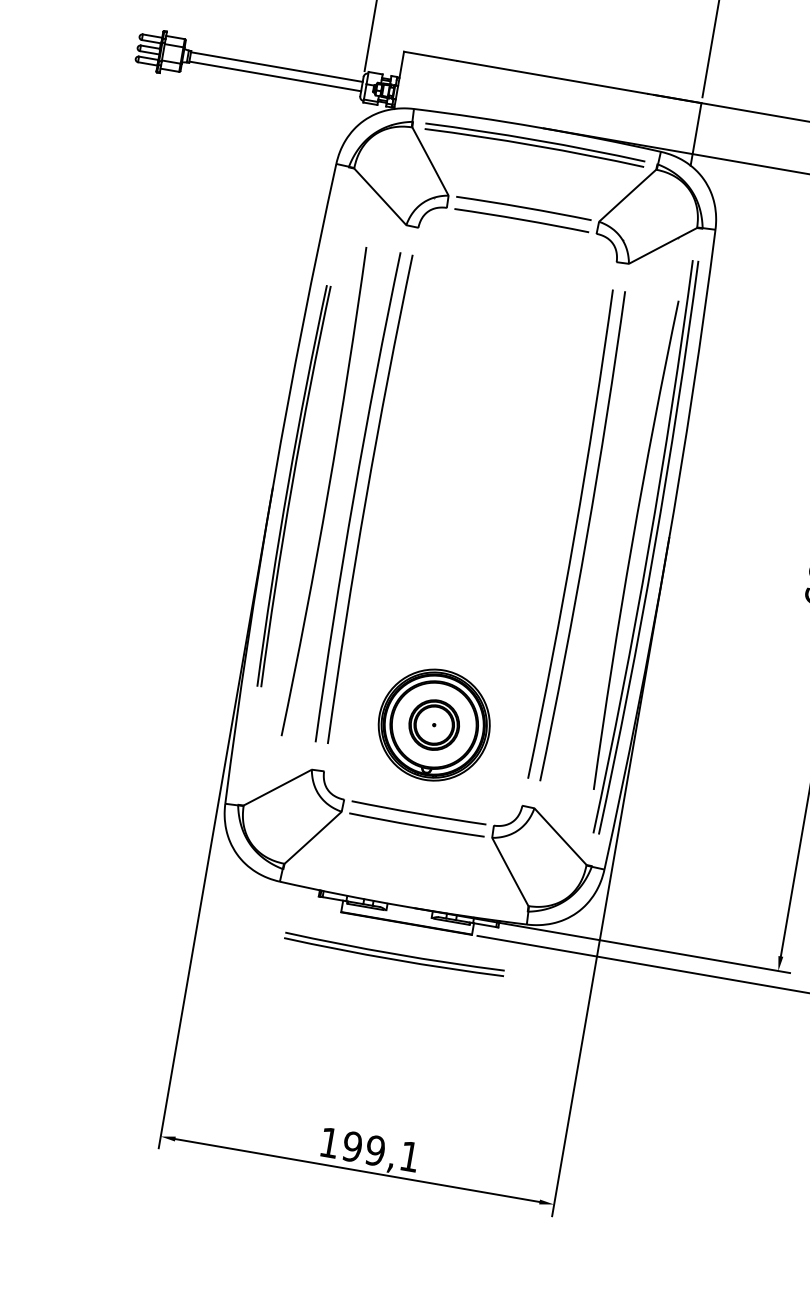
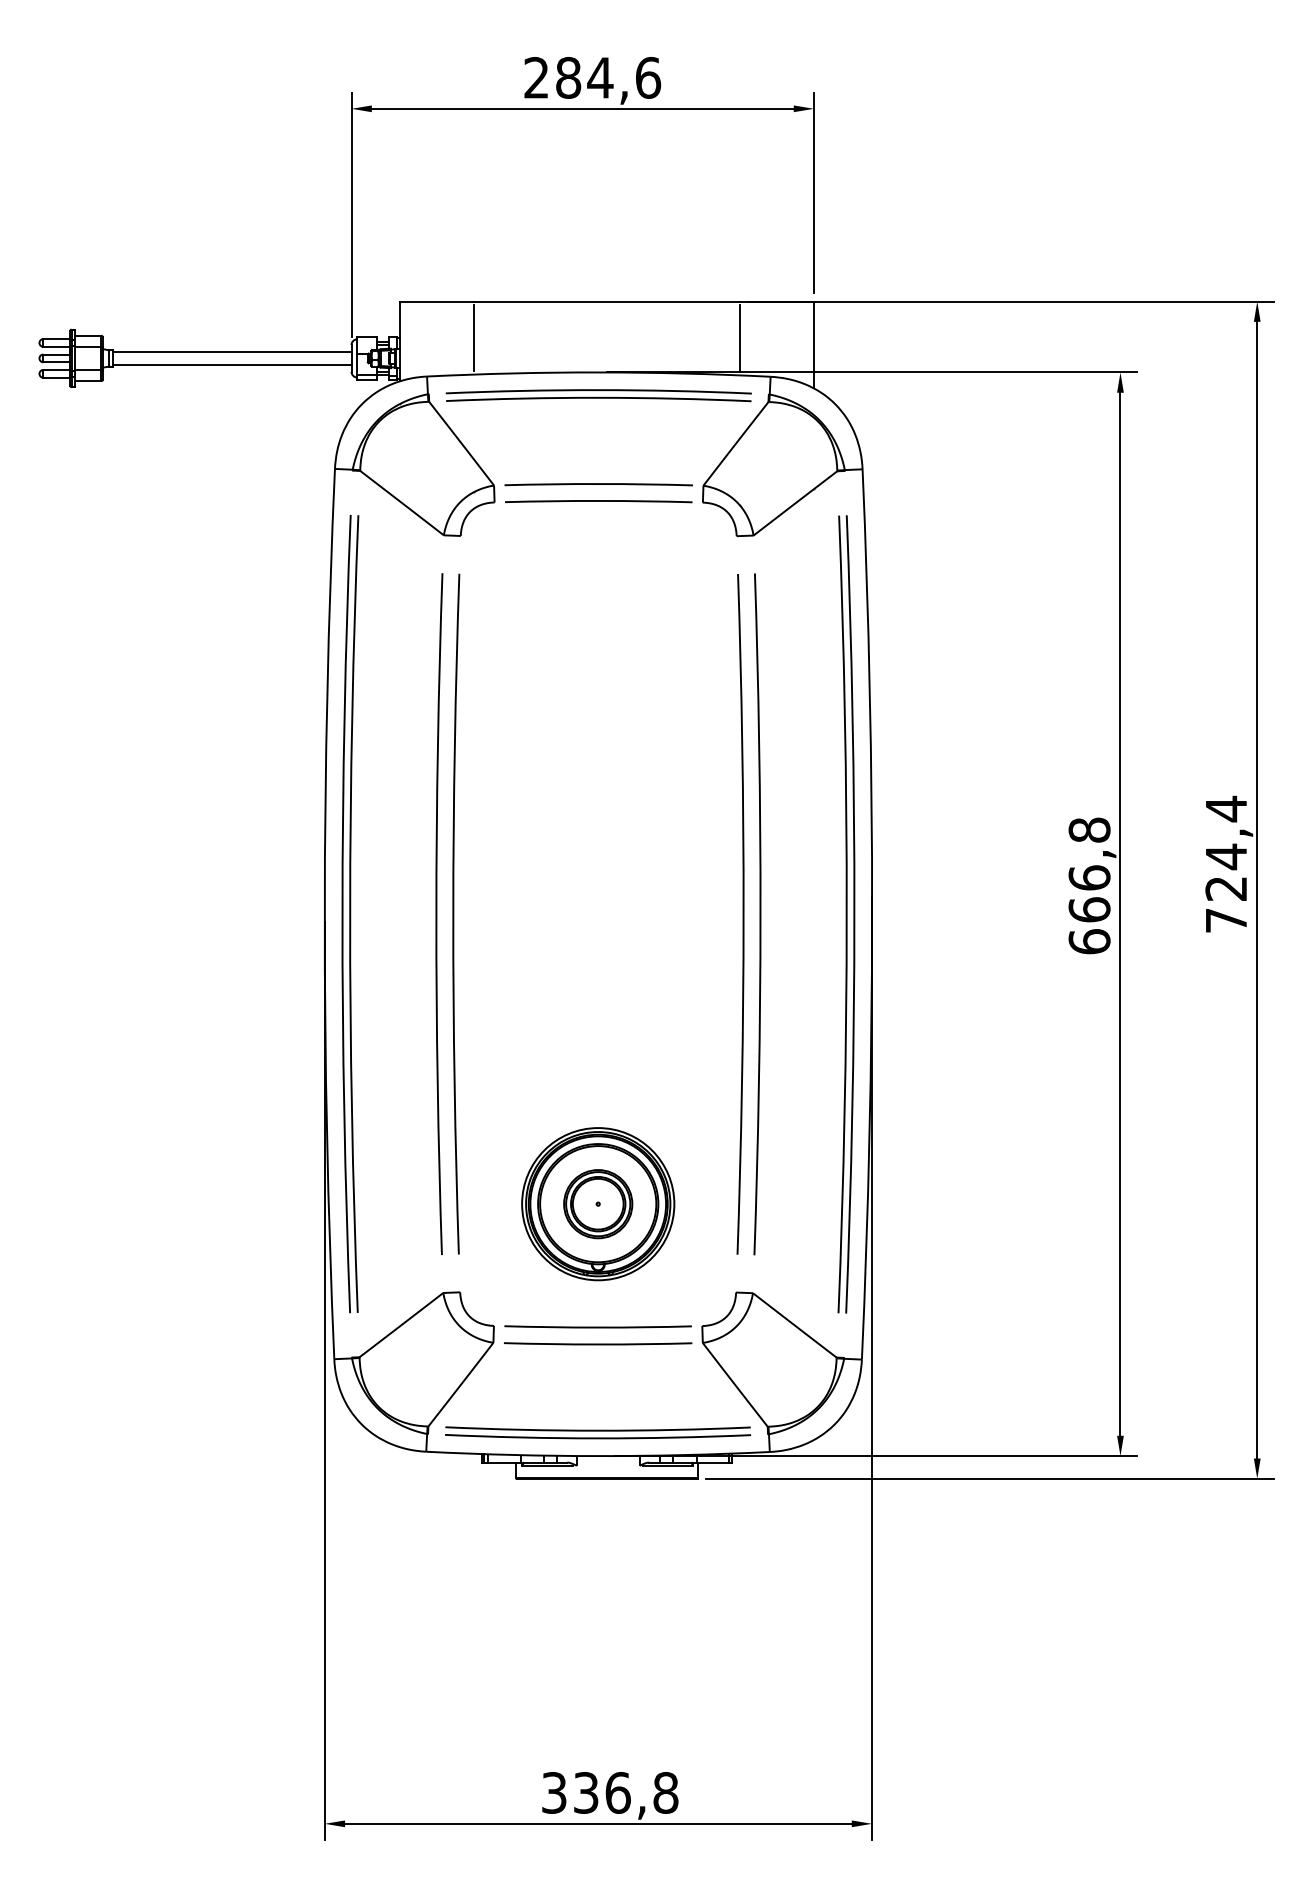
line: (452, 86) -> (474, 337), added
line: (643, 120) -> (739, 338), added
part: (292, 486) -> (350, 914), size x1.43
arc: (327, 492) -> (399, 914), removed
arc: (632, 544) -> (824, 913), removed
part: (393, 955) -> (597, 1432), moved
text: (370, 1149) -> (610, 1792), 199,1 -> 336,8

